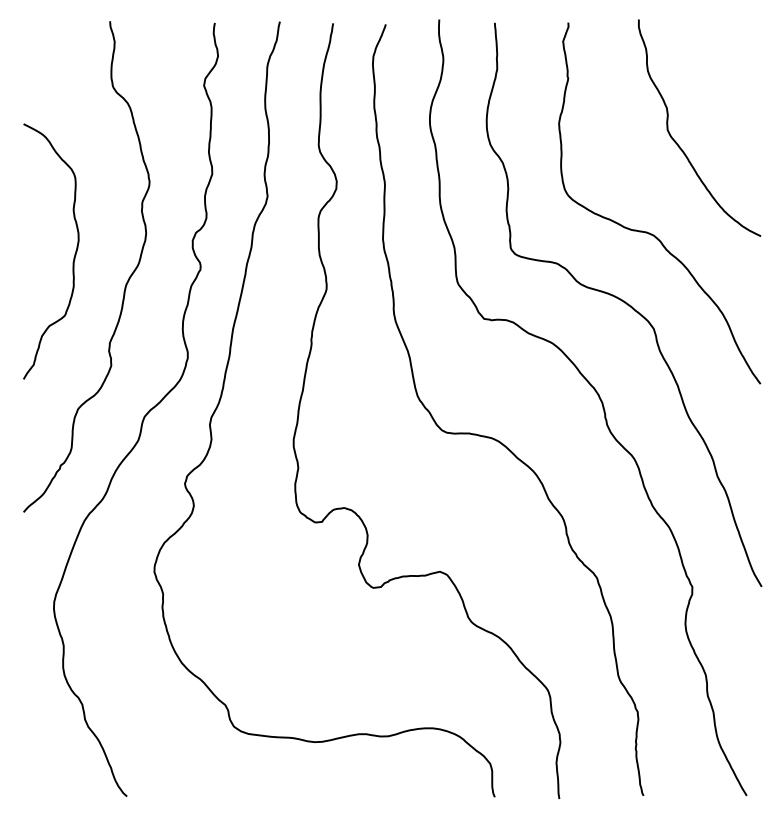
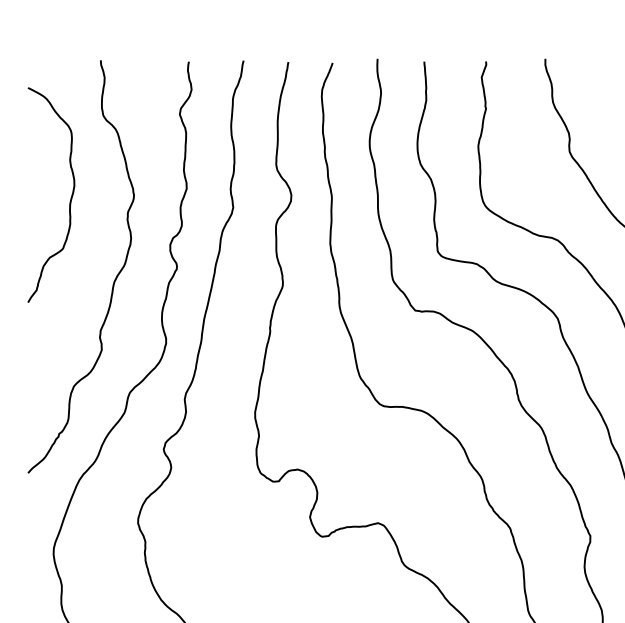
curve: (73, 257) -> (70, 200), moved

